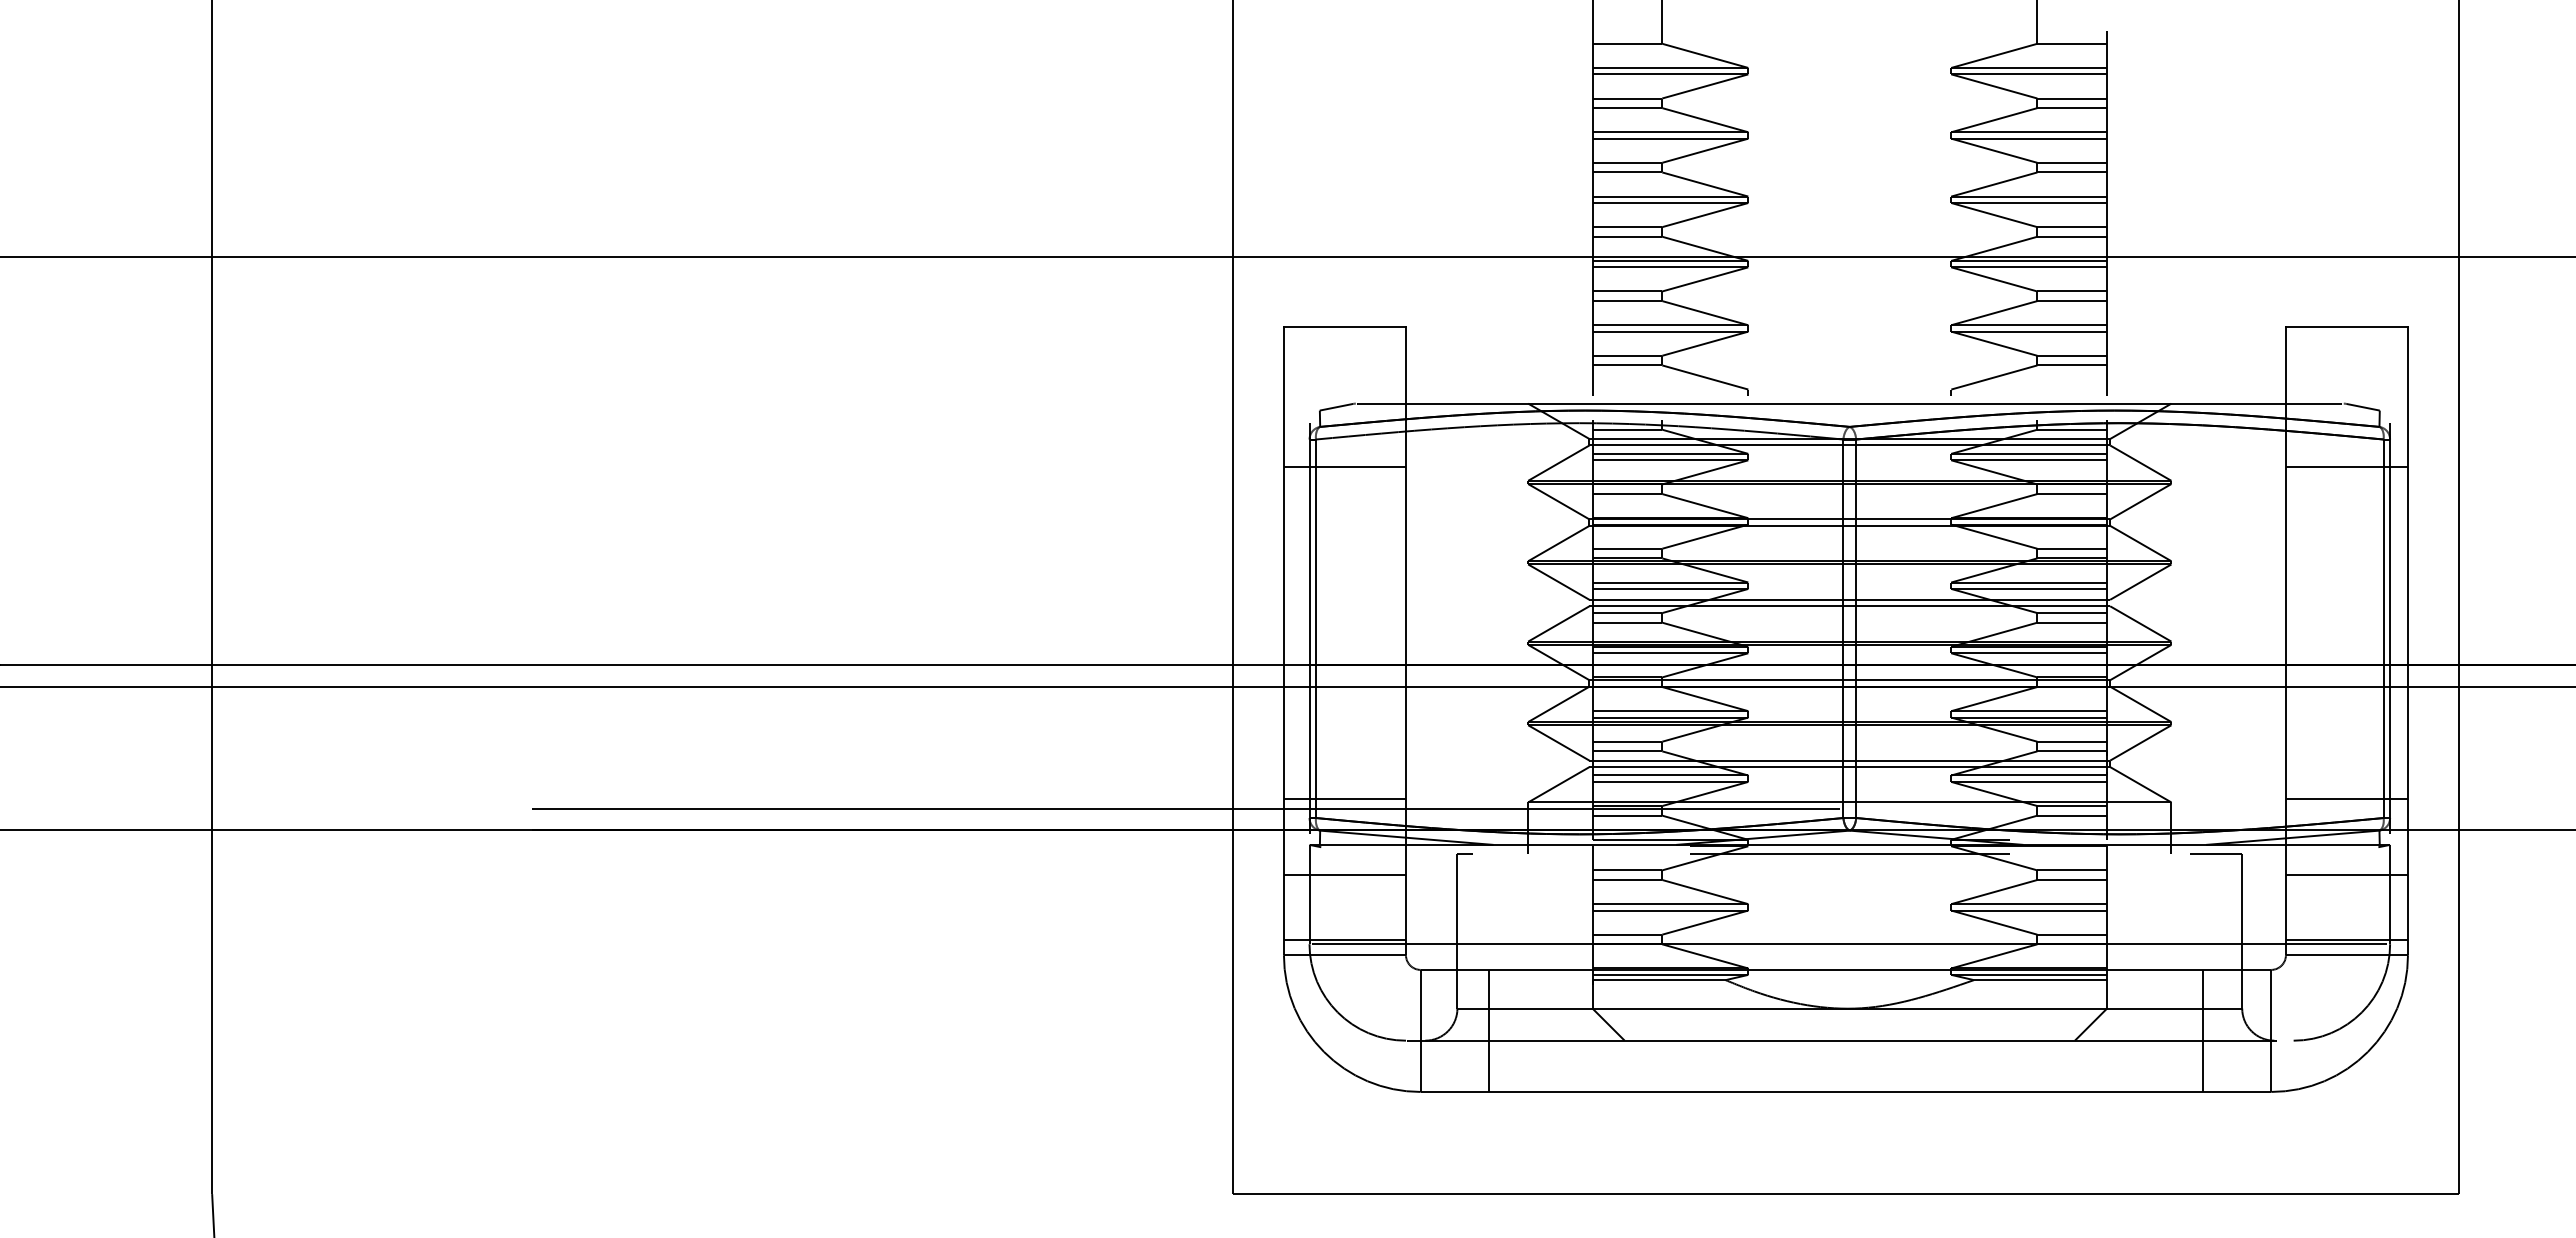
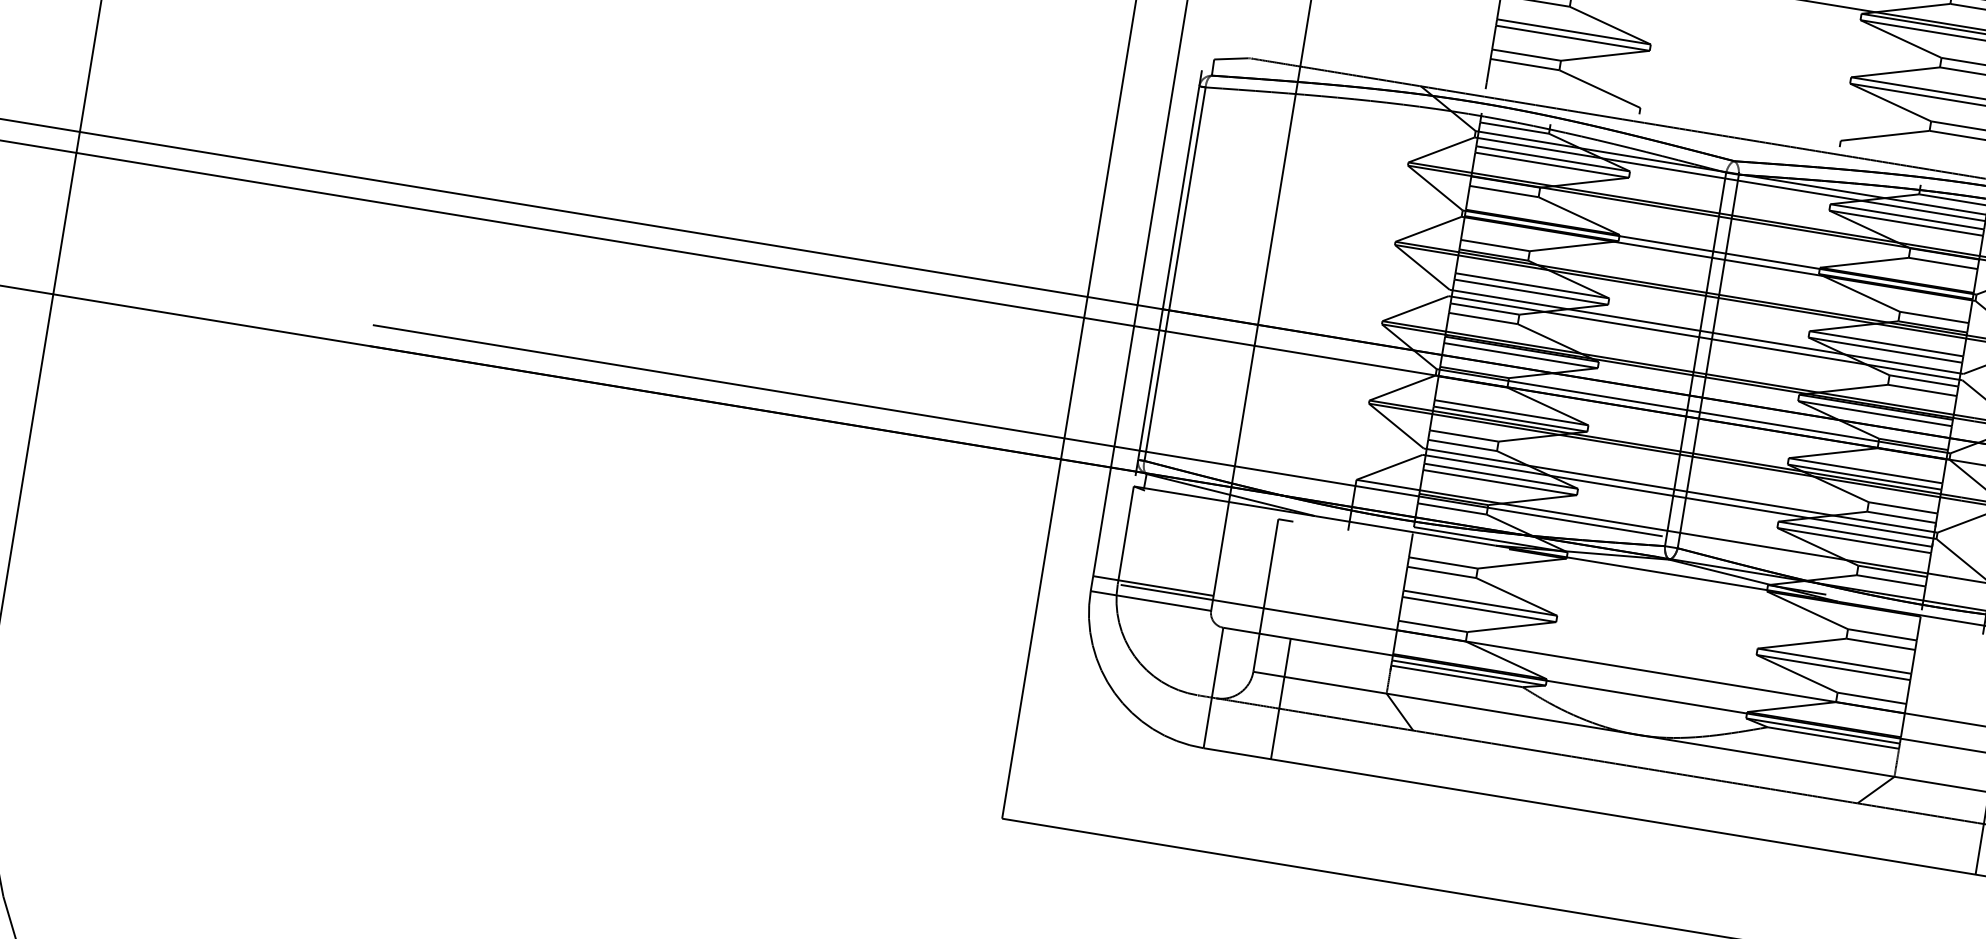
line: (1344, 467) -> (1229, 119), removed
line: (1344, 798) -> (1175, 446), removed
line: (1849, 853) -> (1665, 582), removed
line: (1344, 874) -> (1163, 521), removed

